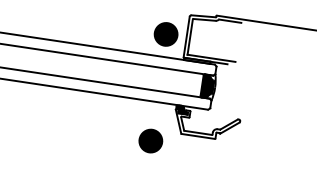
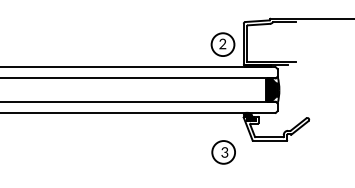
fill: (165, 34) -> (222, 44), removed
fill: (150, 141) -> (223, 152), removed

